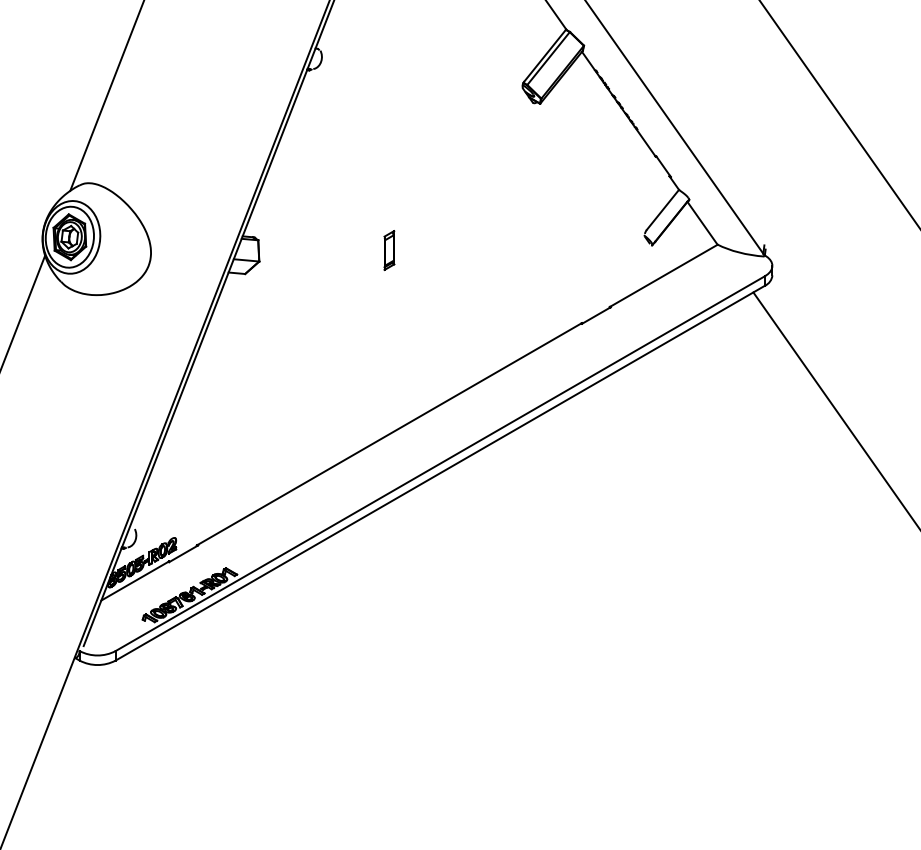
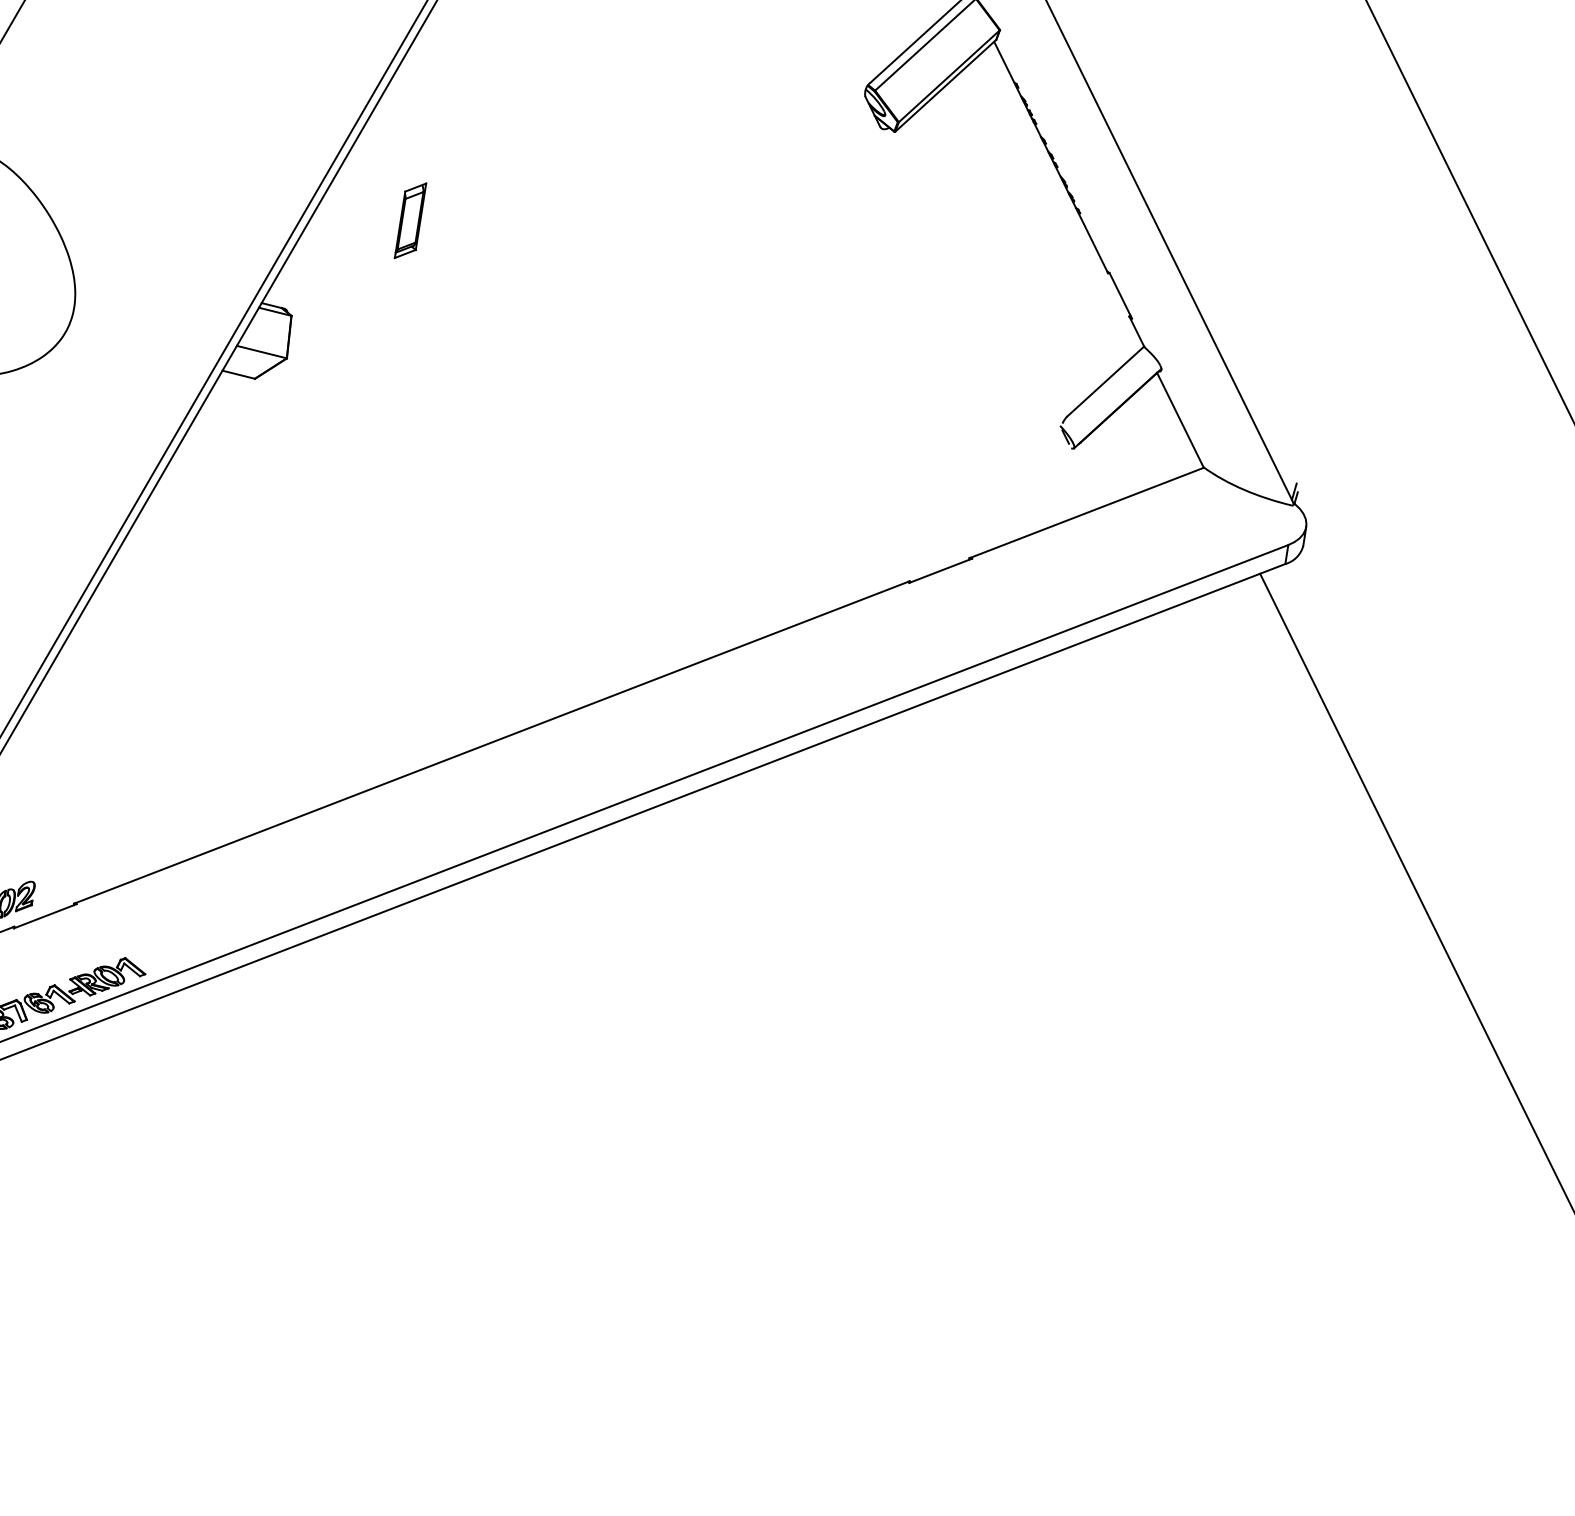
part: (389, 250) -> (410, 220), moved

